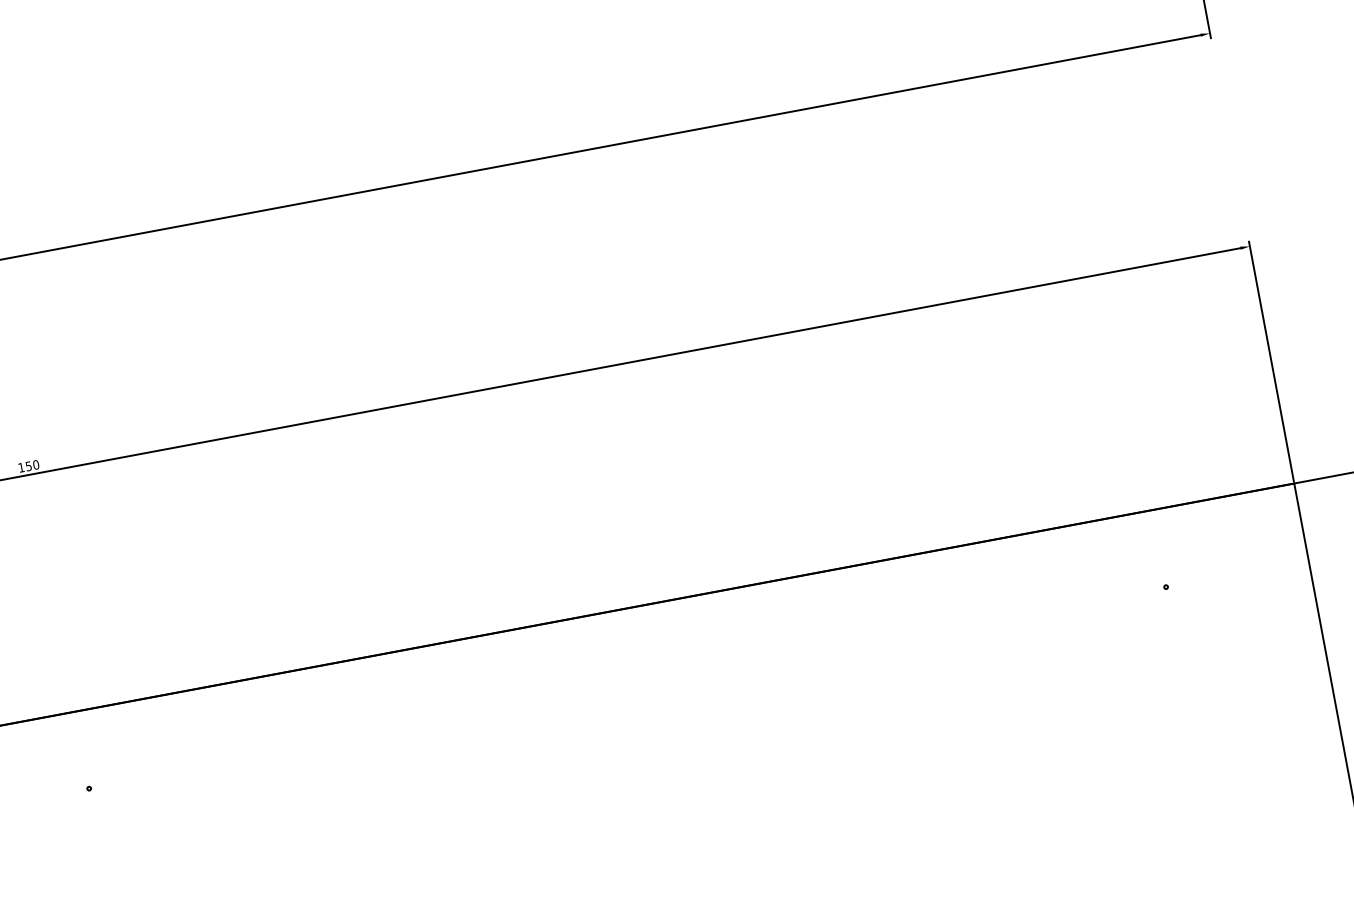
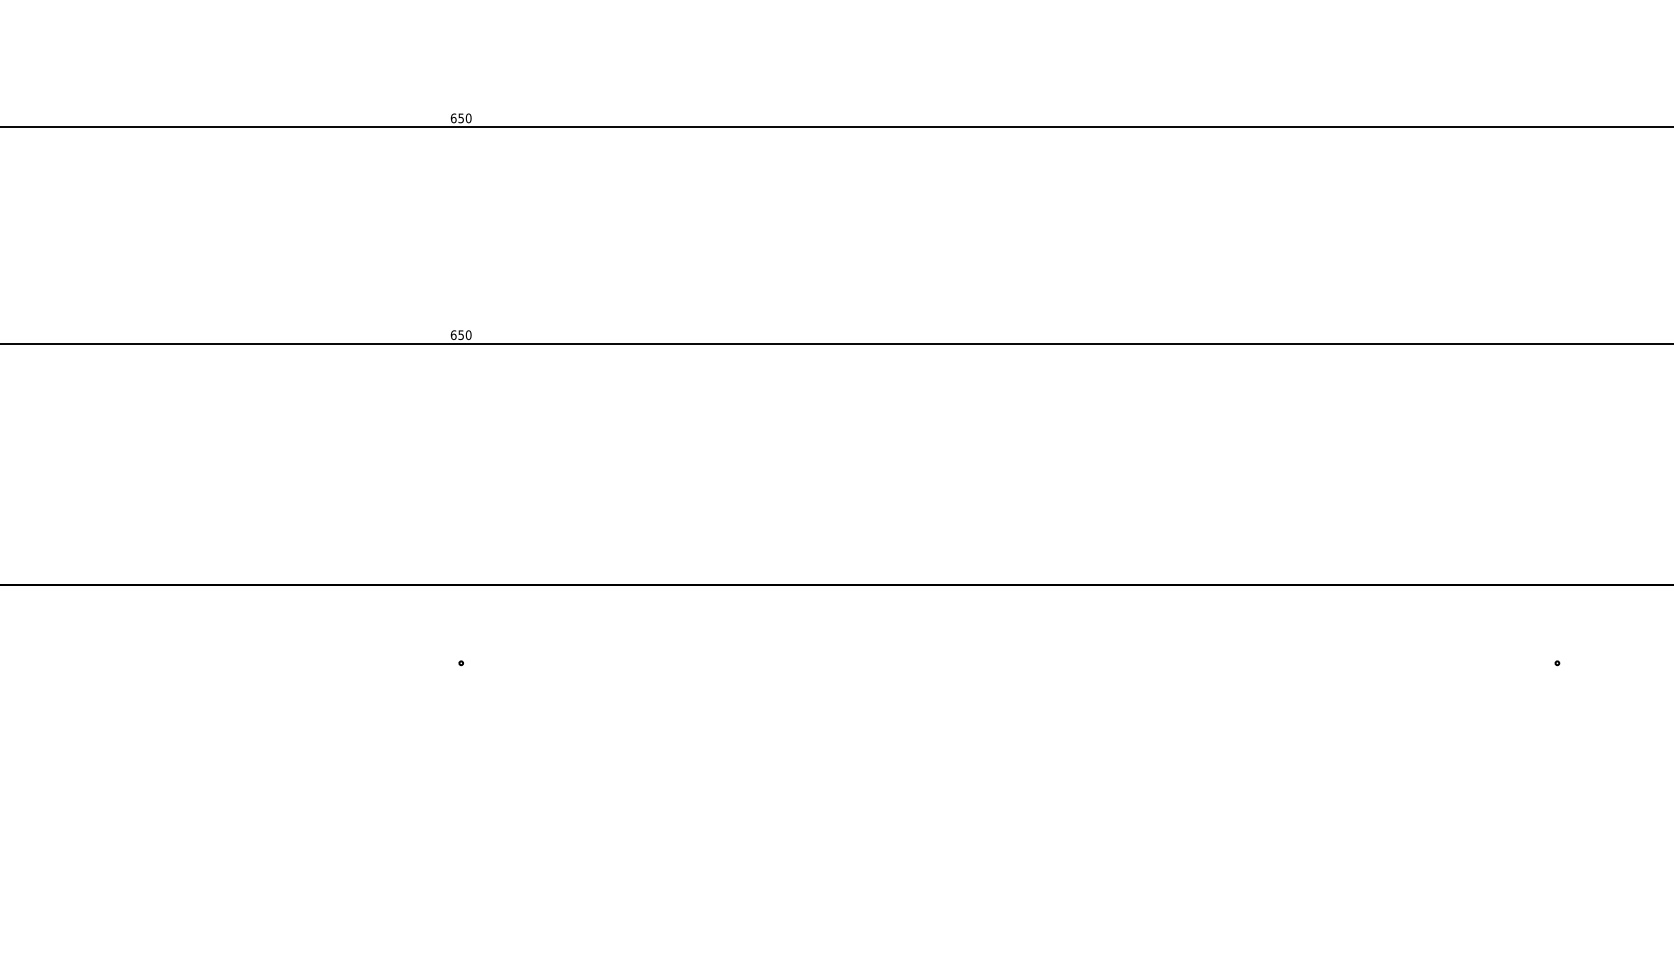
text: (21, 467) -> (453, 334), 150 -> 650

